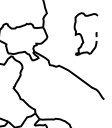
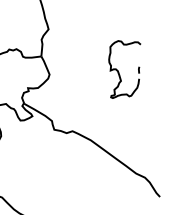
part: (85, 33) -> (123, 68), size x0.7

